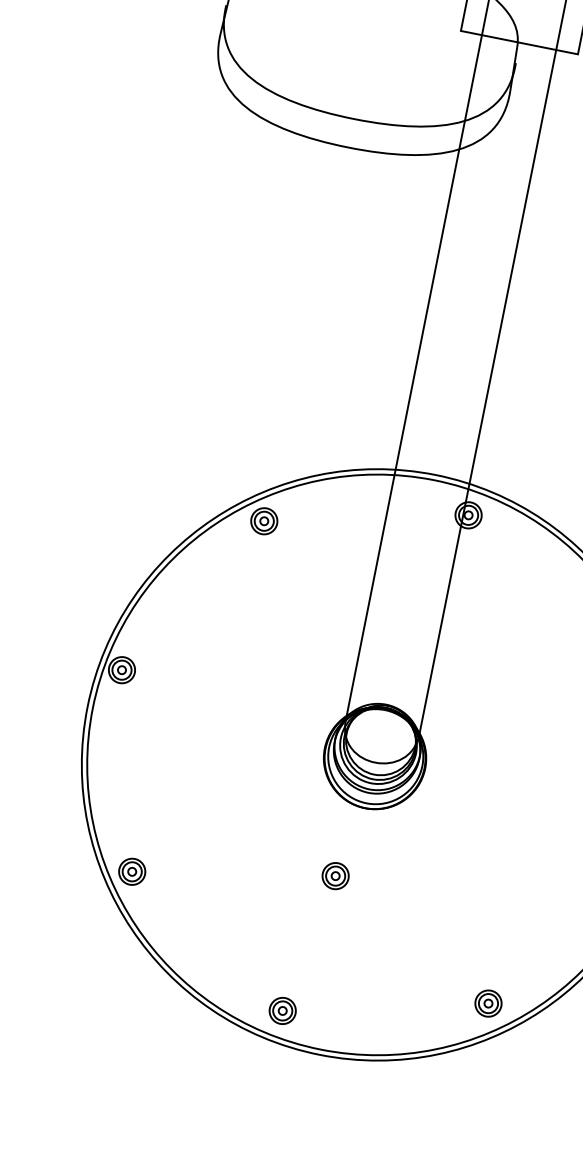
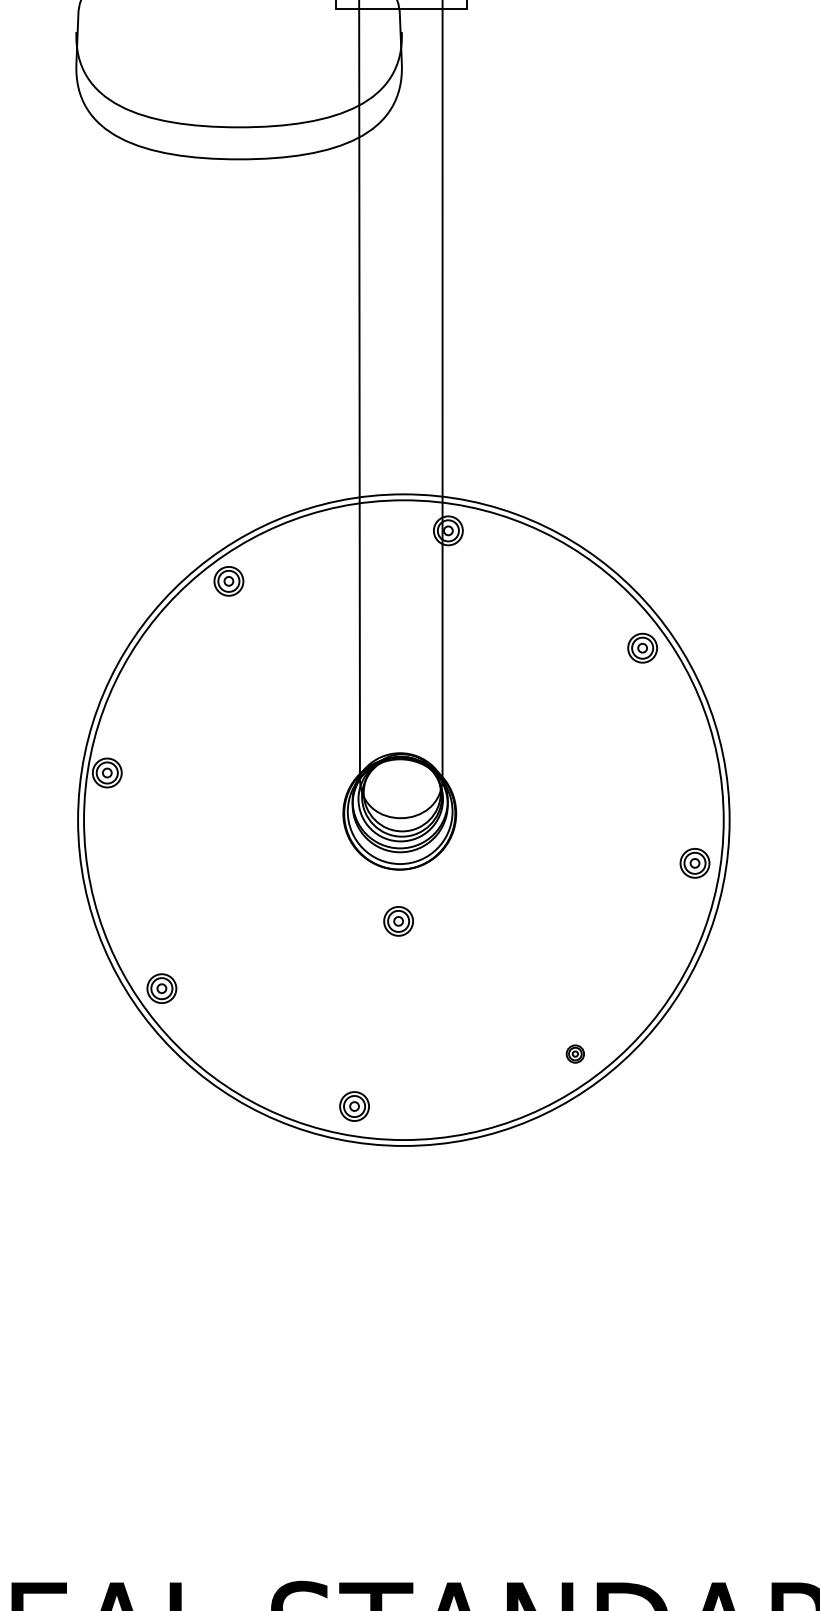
part: (335, 876) -> (398, 921), moved
part: (488, 1003) -> (575, 1053), size x0.6

